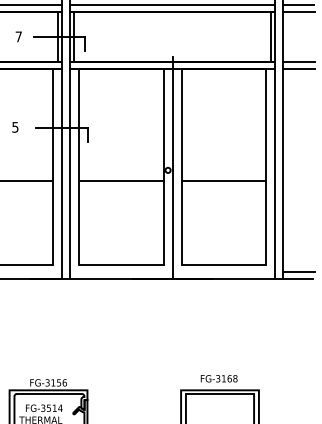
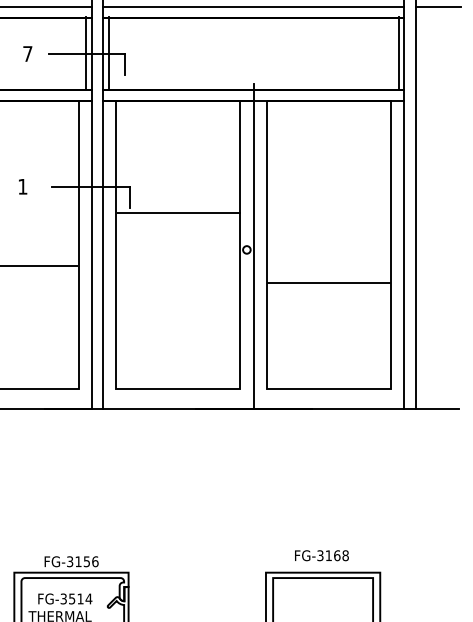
line: (299, 11) -> (439, 16), removed
line: (299, 61) -> (439, 90), removed
line: (299, 68) -> (439, 100), removed
text: (15, 127) -> (22, 187), 5 -> 1
line: (121, 181) -> (178, 213), moved
line: (223, 181) -> (328, 283), moved
line: (299, 271) -> (439, 398), removed

